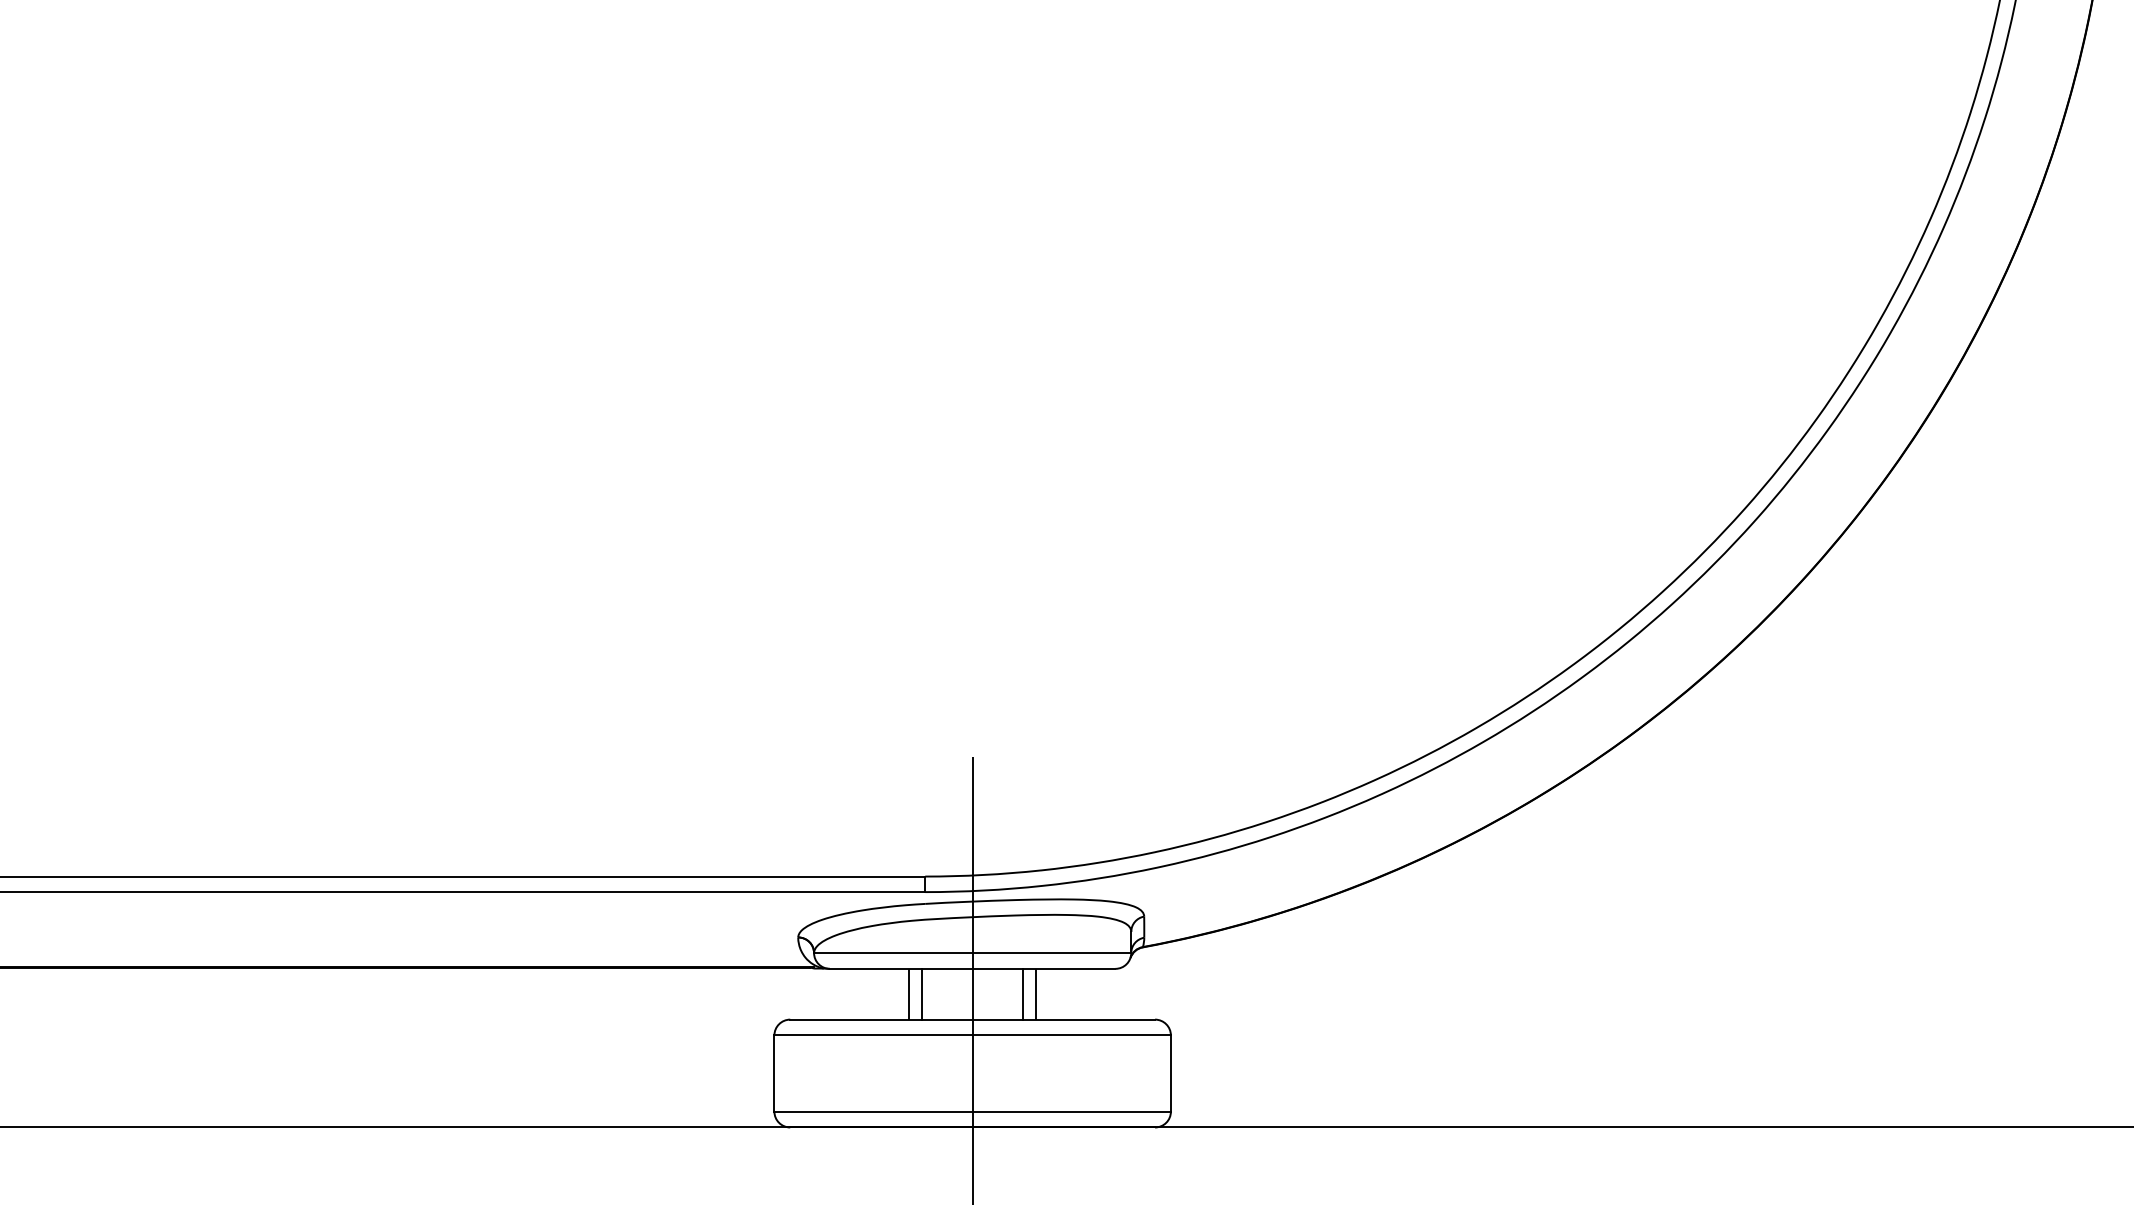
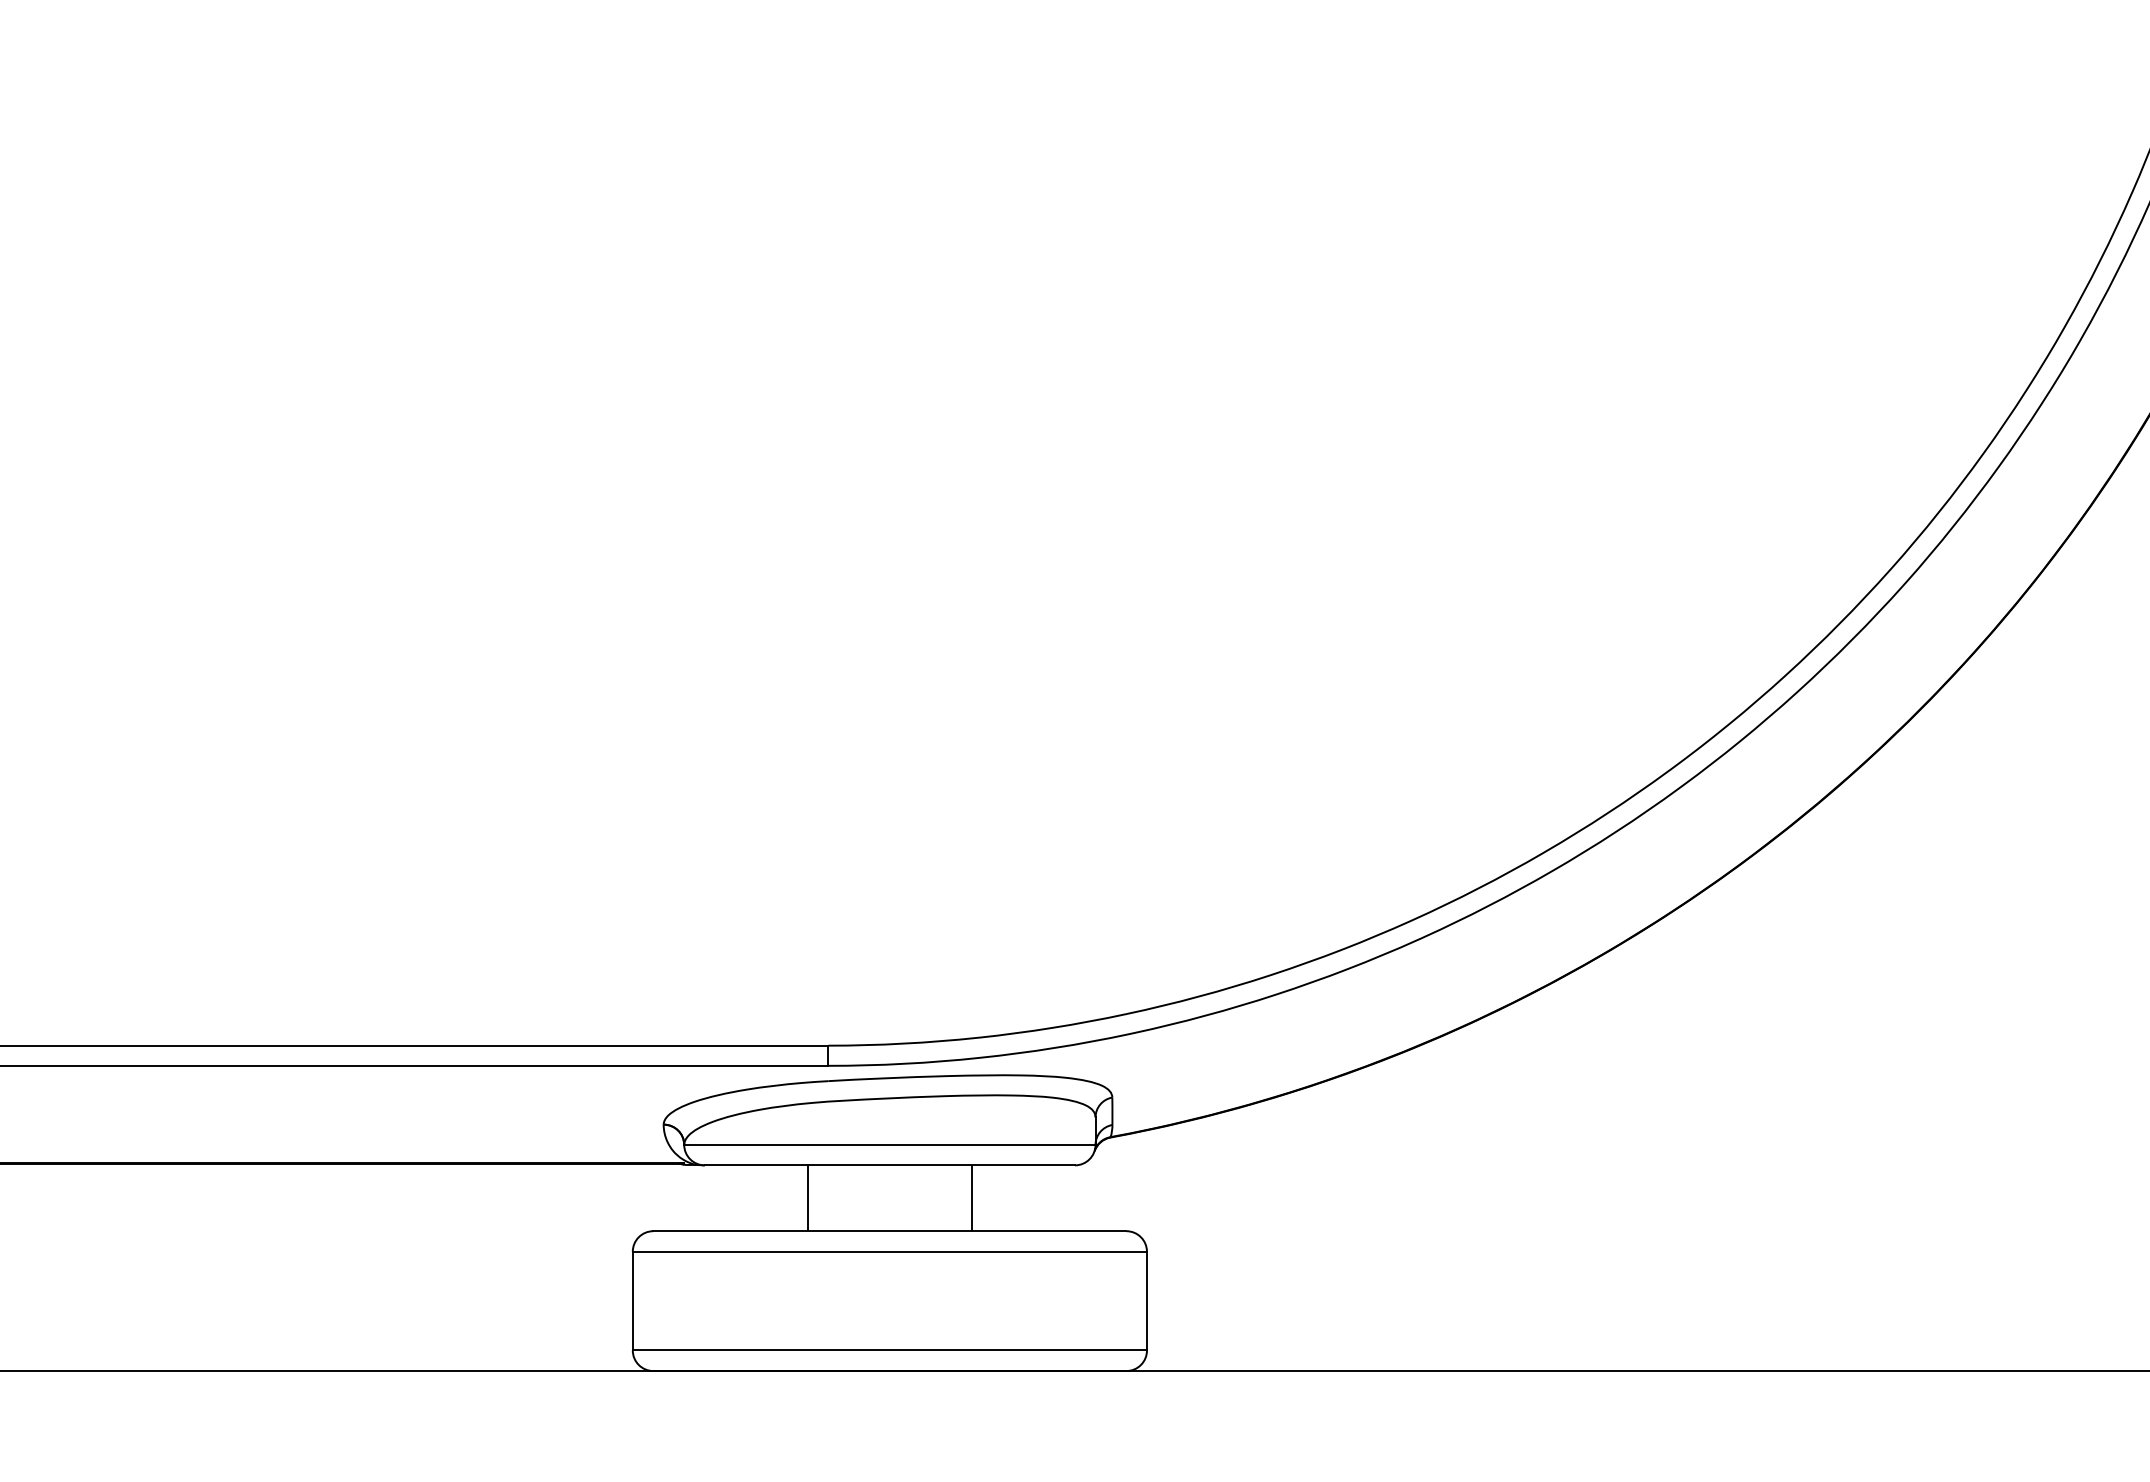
line: (972, 981) -> (889, 1181), removed
line: (921, 993) -> (823, 1197), removed
line: (1023, 993) -> (955, 1197), removed

